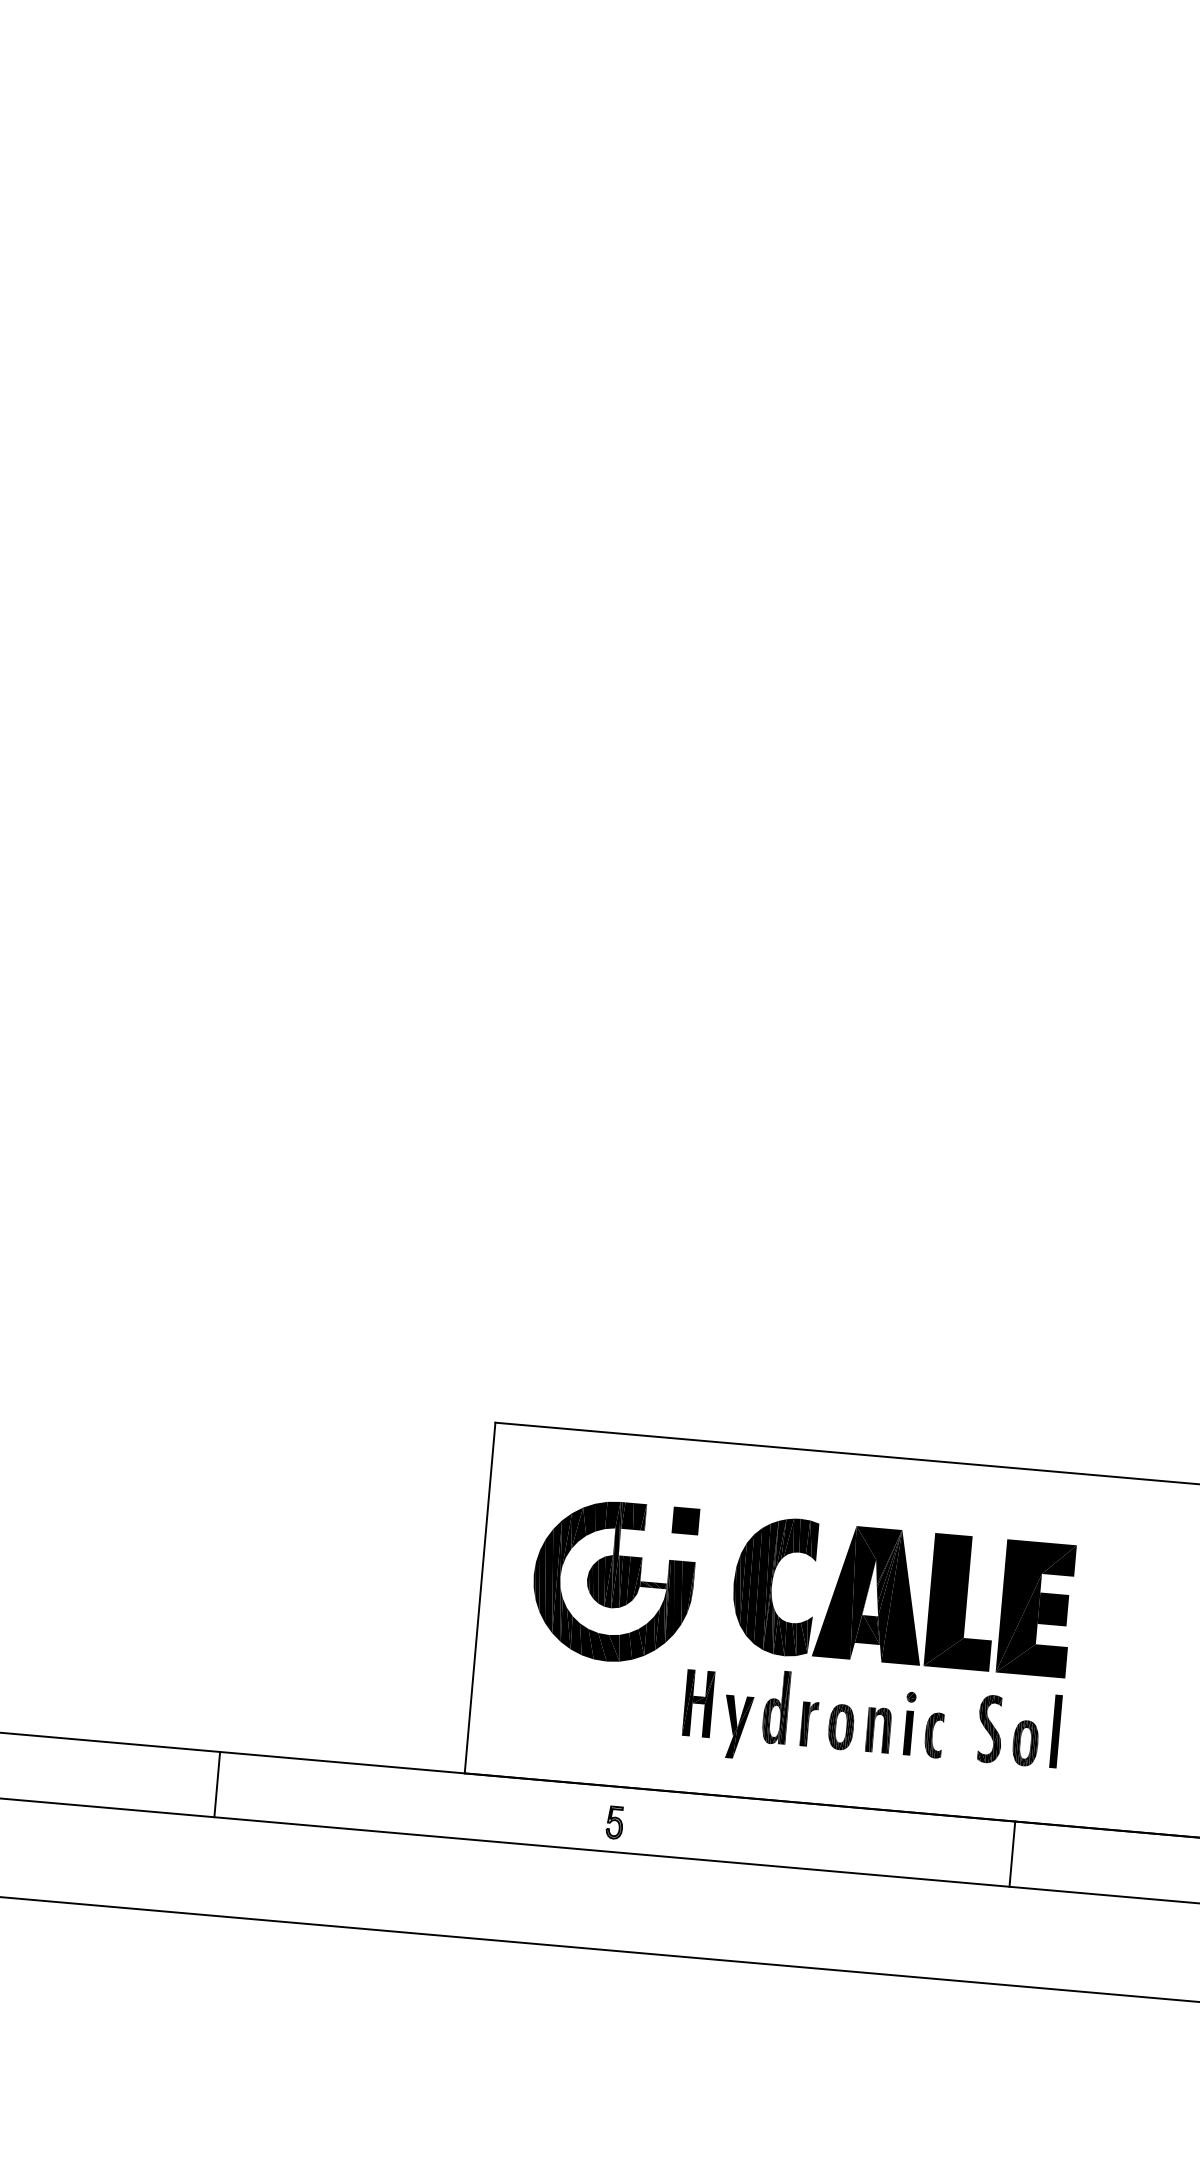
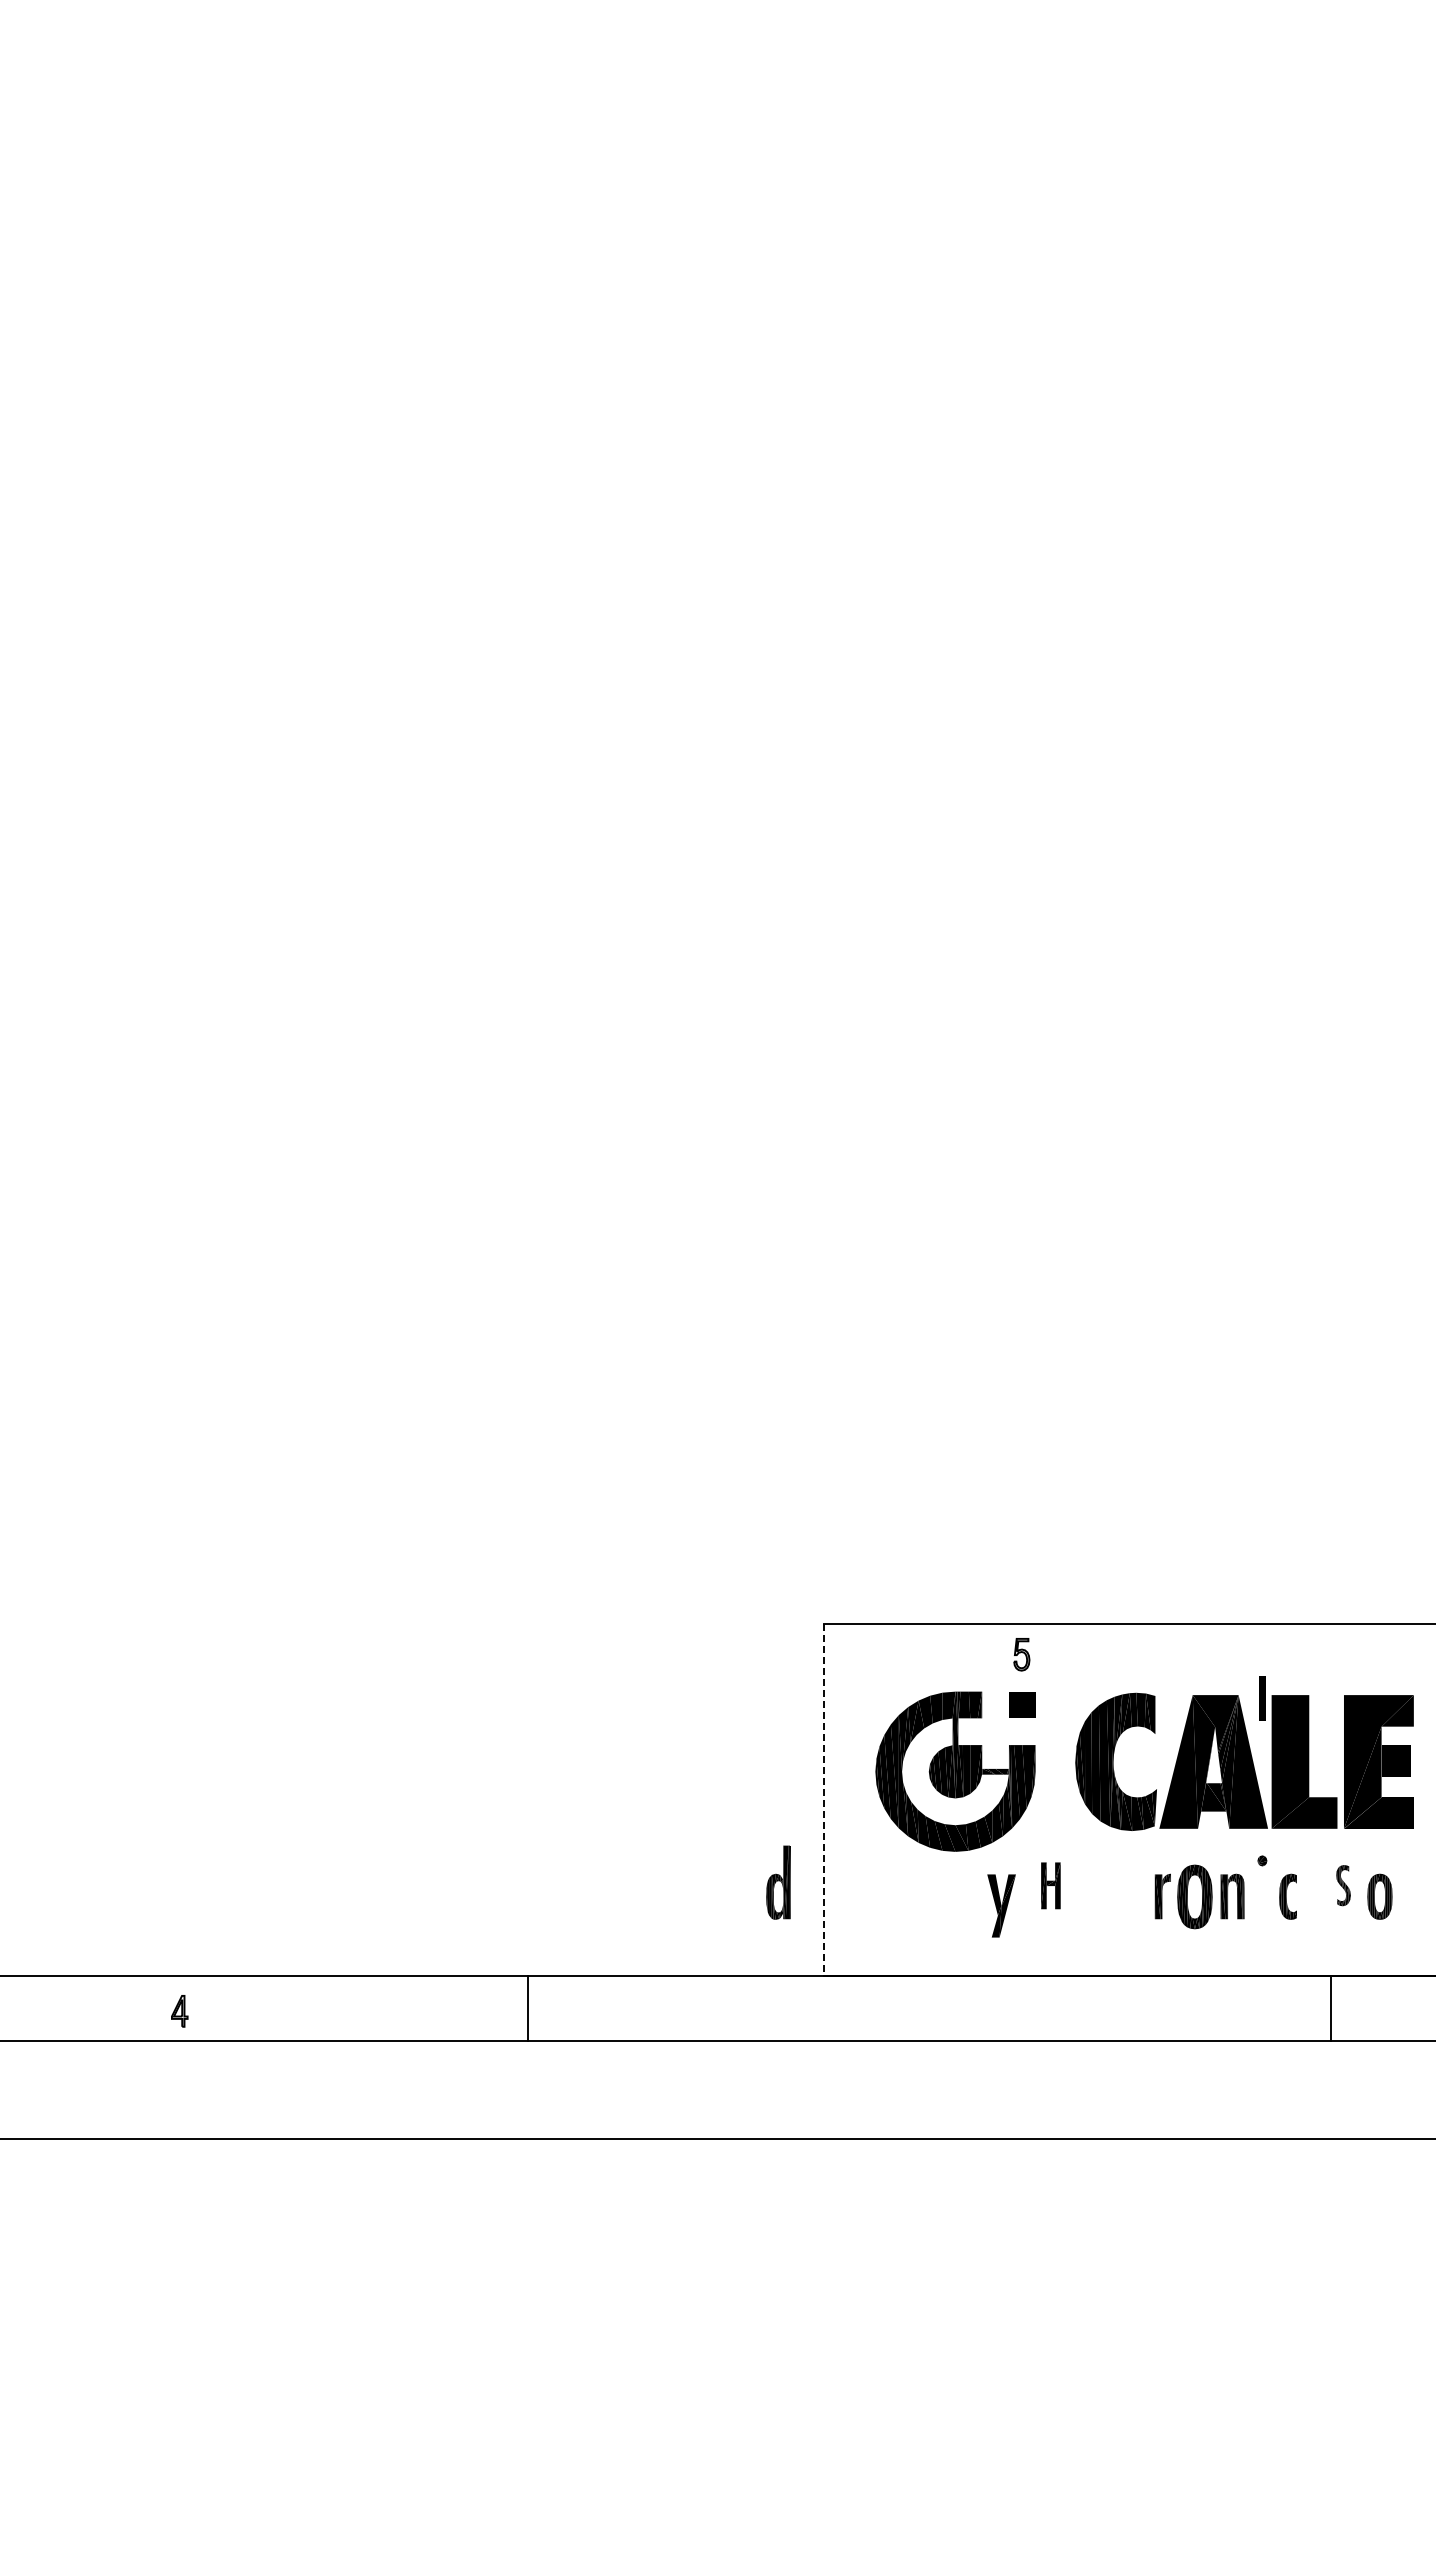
line: (479, 1598) -> (823, 1800), solid -> dashed
part: (698, 1703) -> (1050, 1885), size x0.7
part: (776, 1707) -> (778, 1882), moved
part: (737, 1726) -> (1001, 1905), moved
part: (840, 1726) -> (1194, 1896), size x1.4
part: (990, 1728) -> (1343, 1885), size x0.6
part: (1056, 1731) -> (1409, 1882), removed
part: (908, 1732) -> (1262, 1698), moved
line: (217, 1784) -> (528, 2008), moved
part: (614, 1822) -> (1021, 1654), moved
line: (1012, 1854) -> (1331, 2008), moved

